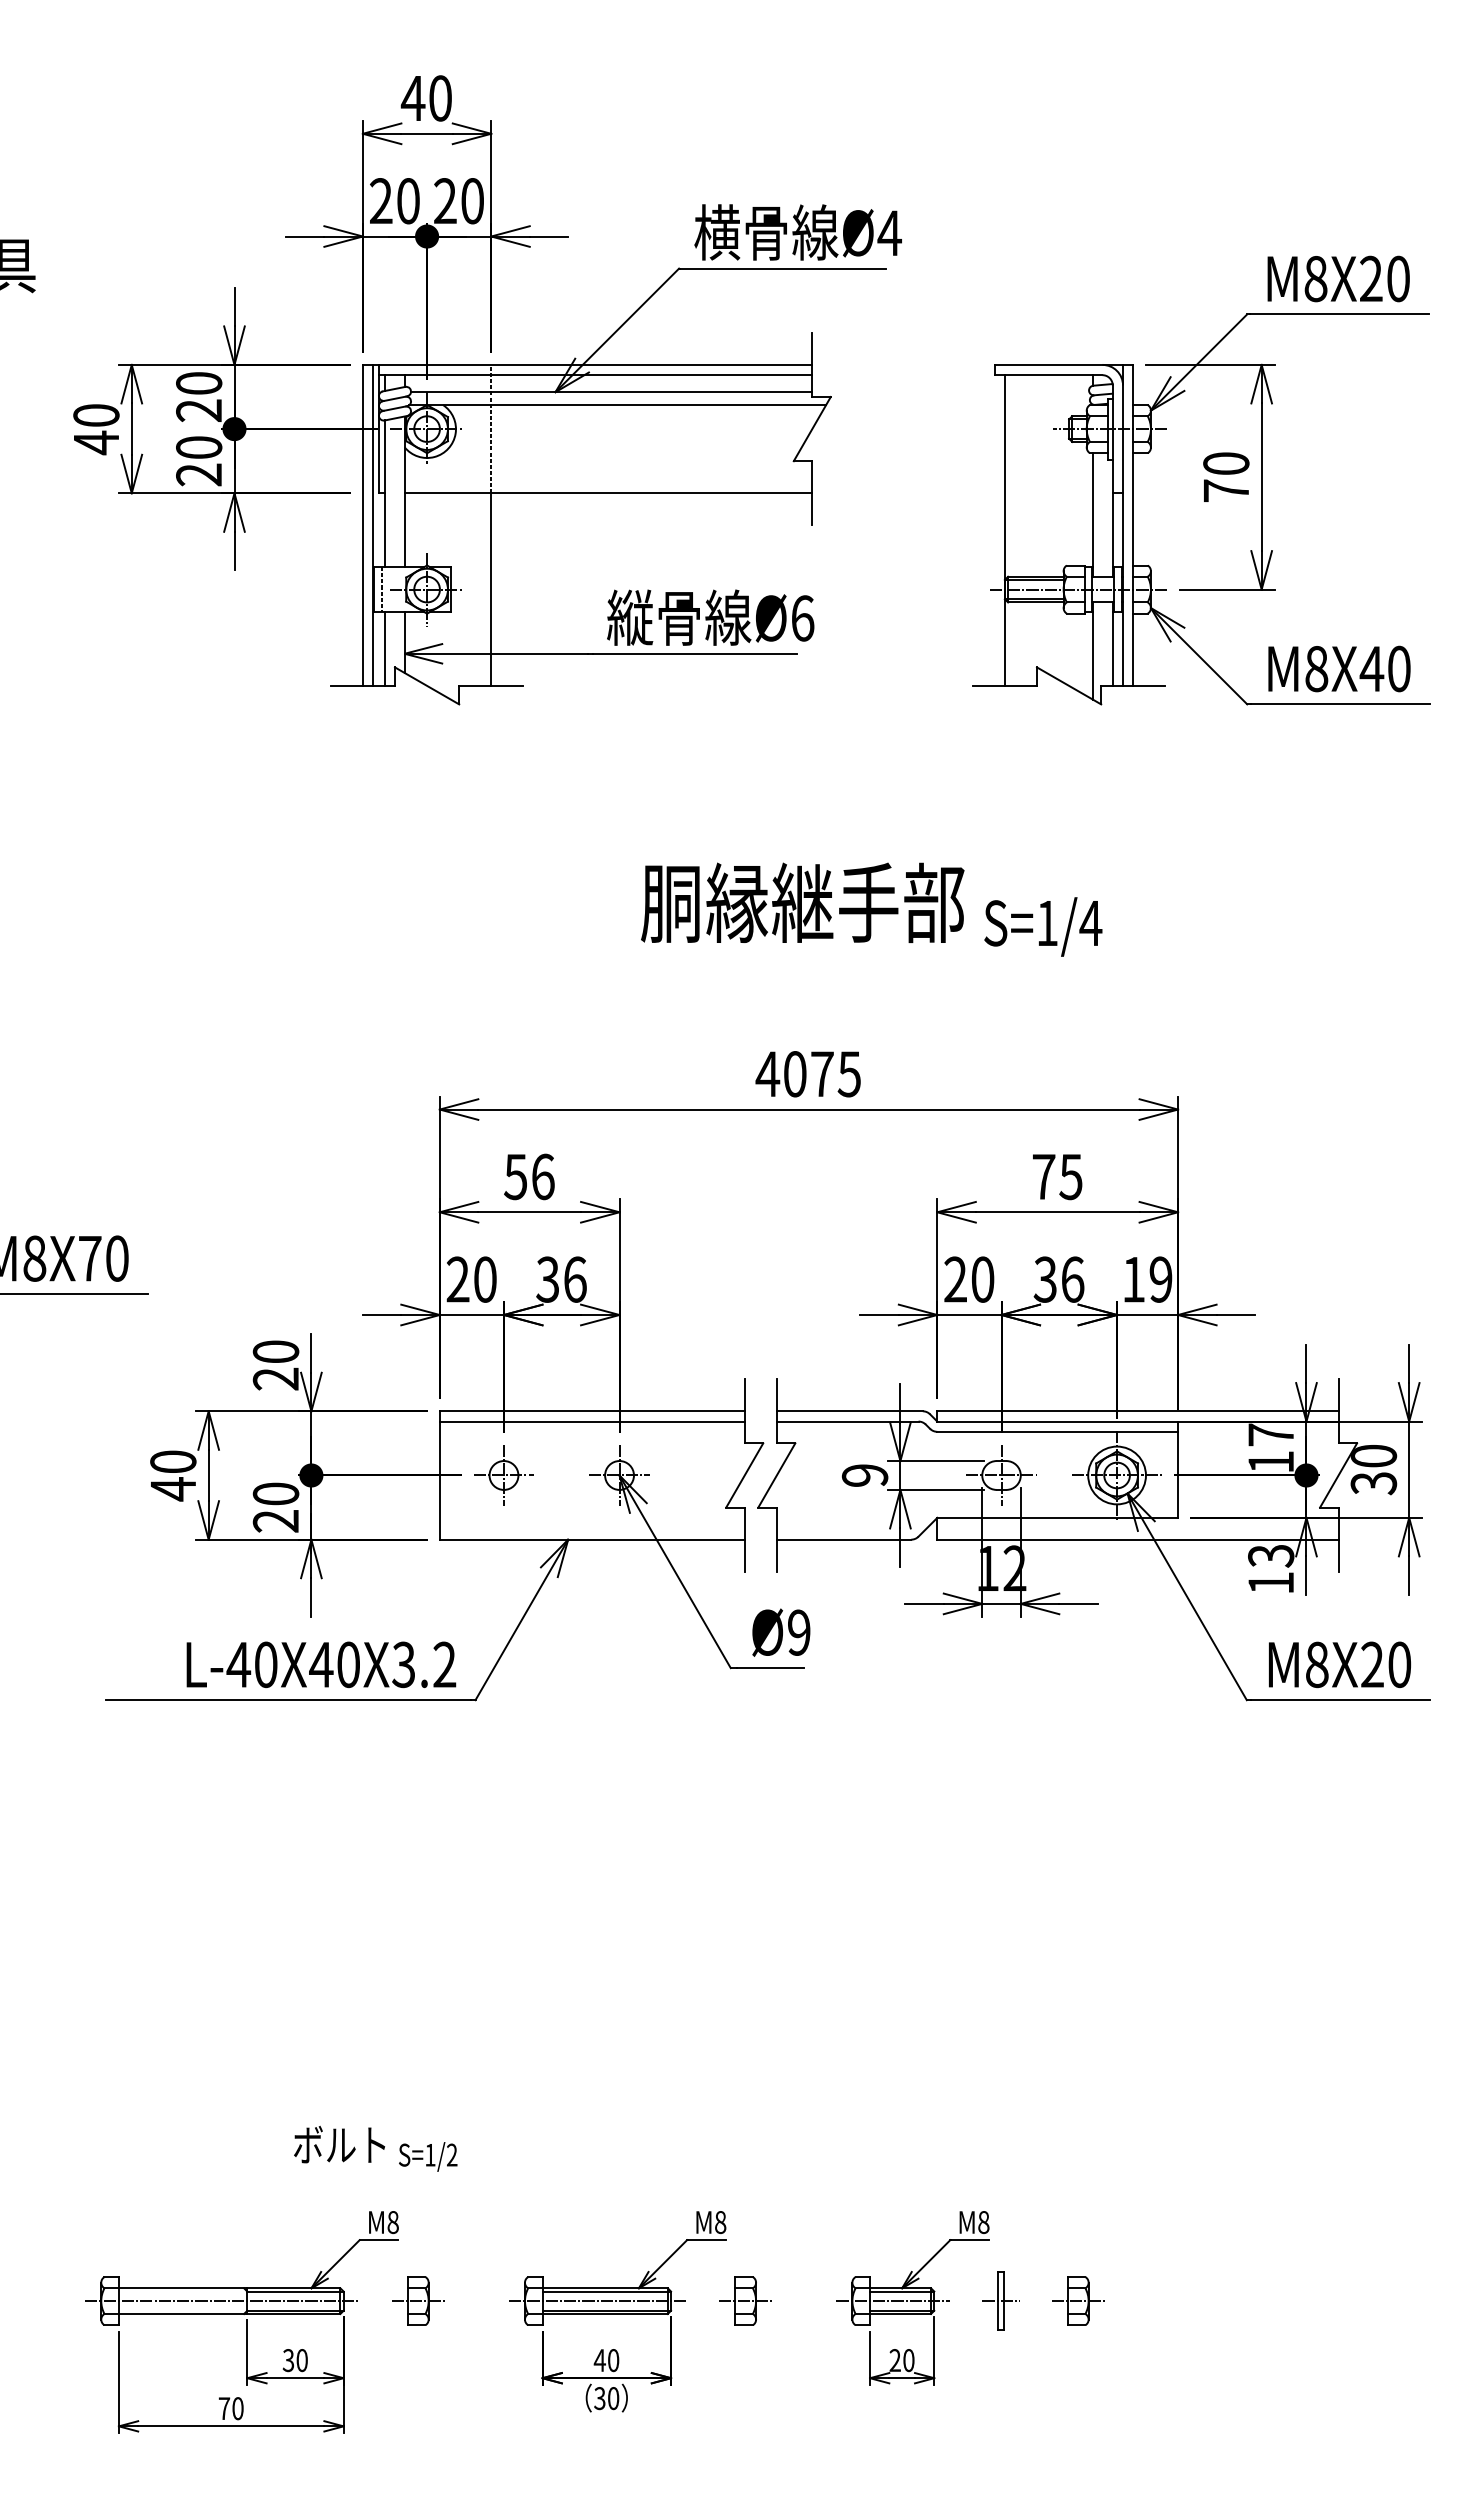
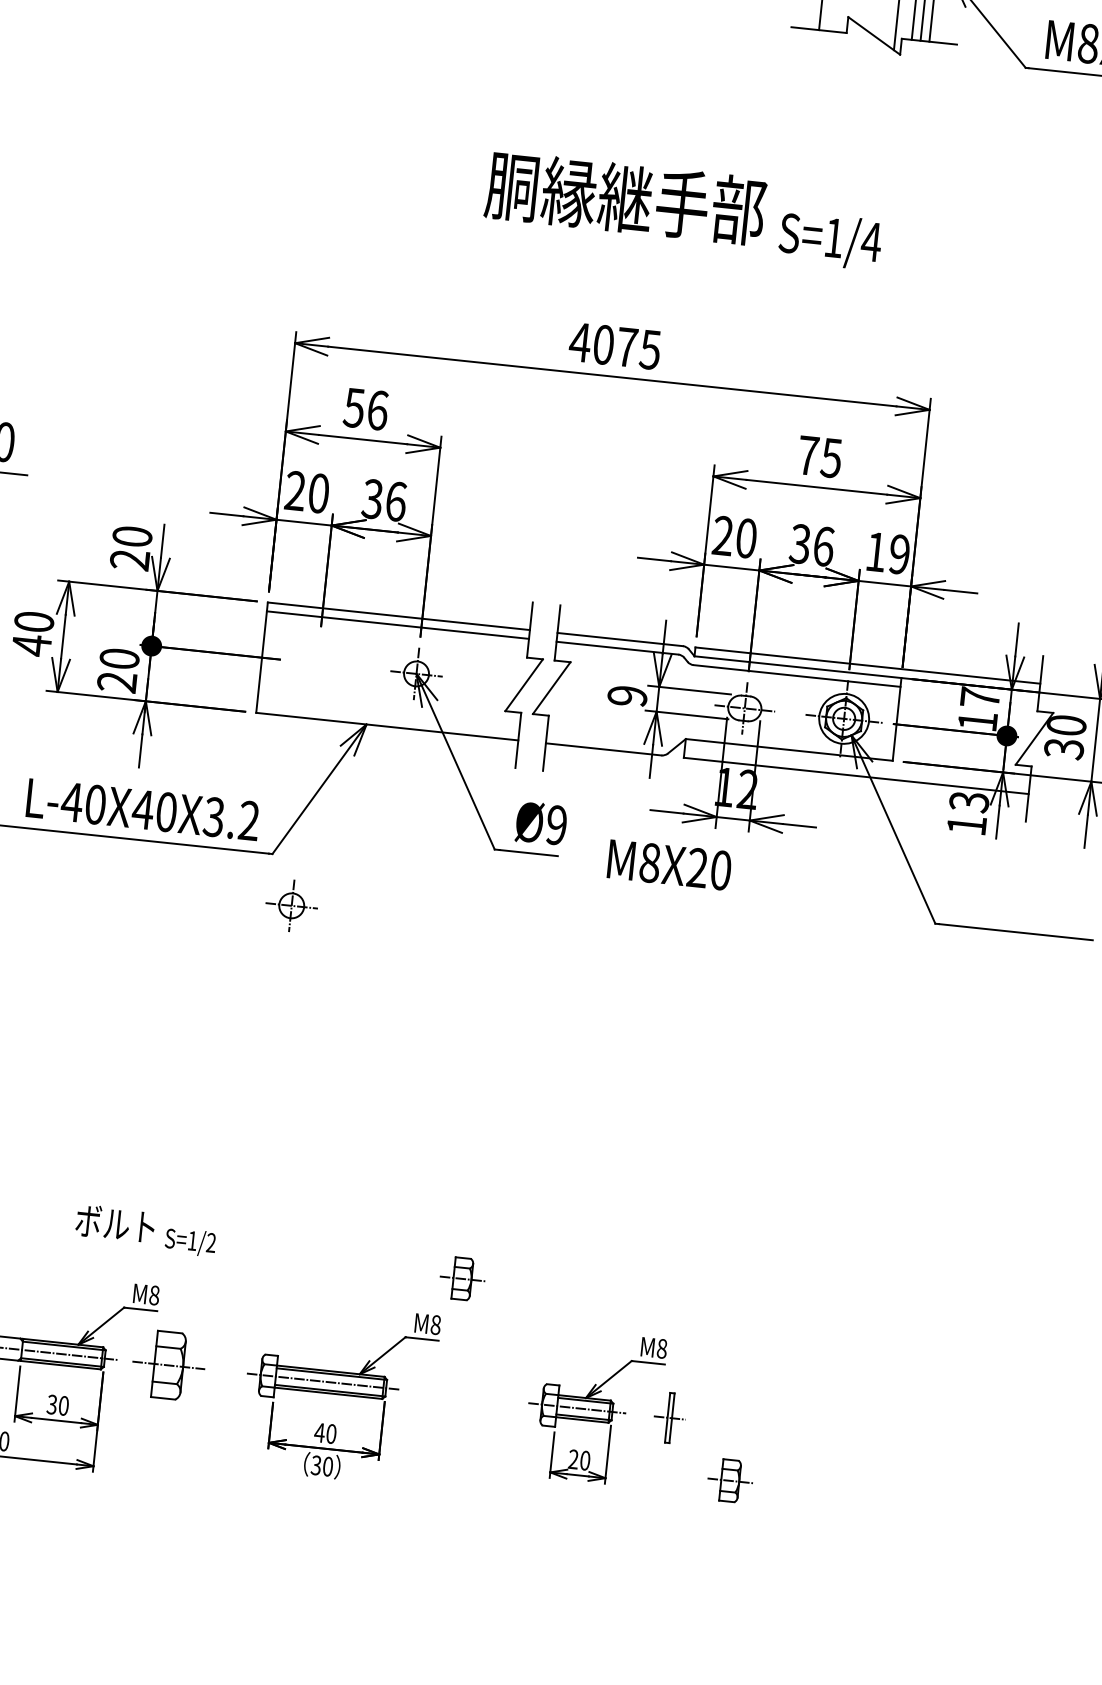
part: (503, 1475) -> (291, 905), moved
text: (1339, 1664) -> (669, 864), moved
part: (418, 2300) -> (169, 1364), size x1.6
part: (745, 2300) -> (462, 1278), moved
part: (1078, 2300) -> (730, 1480), moved

